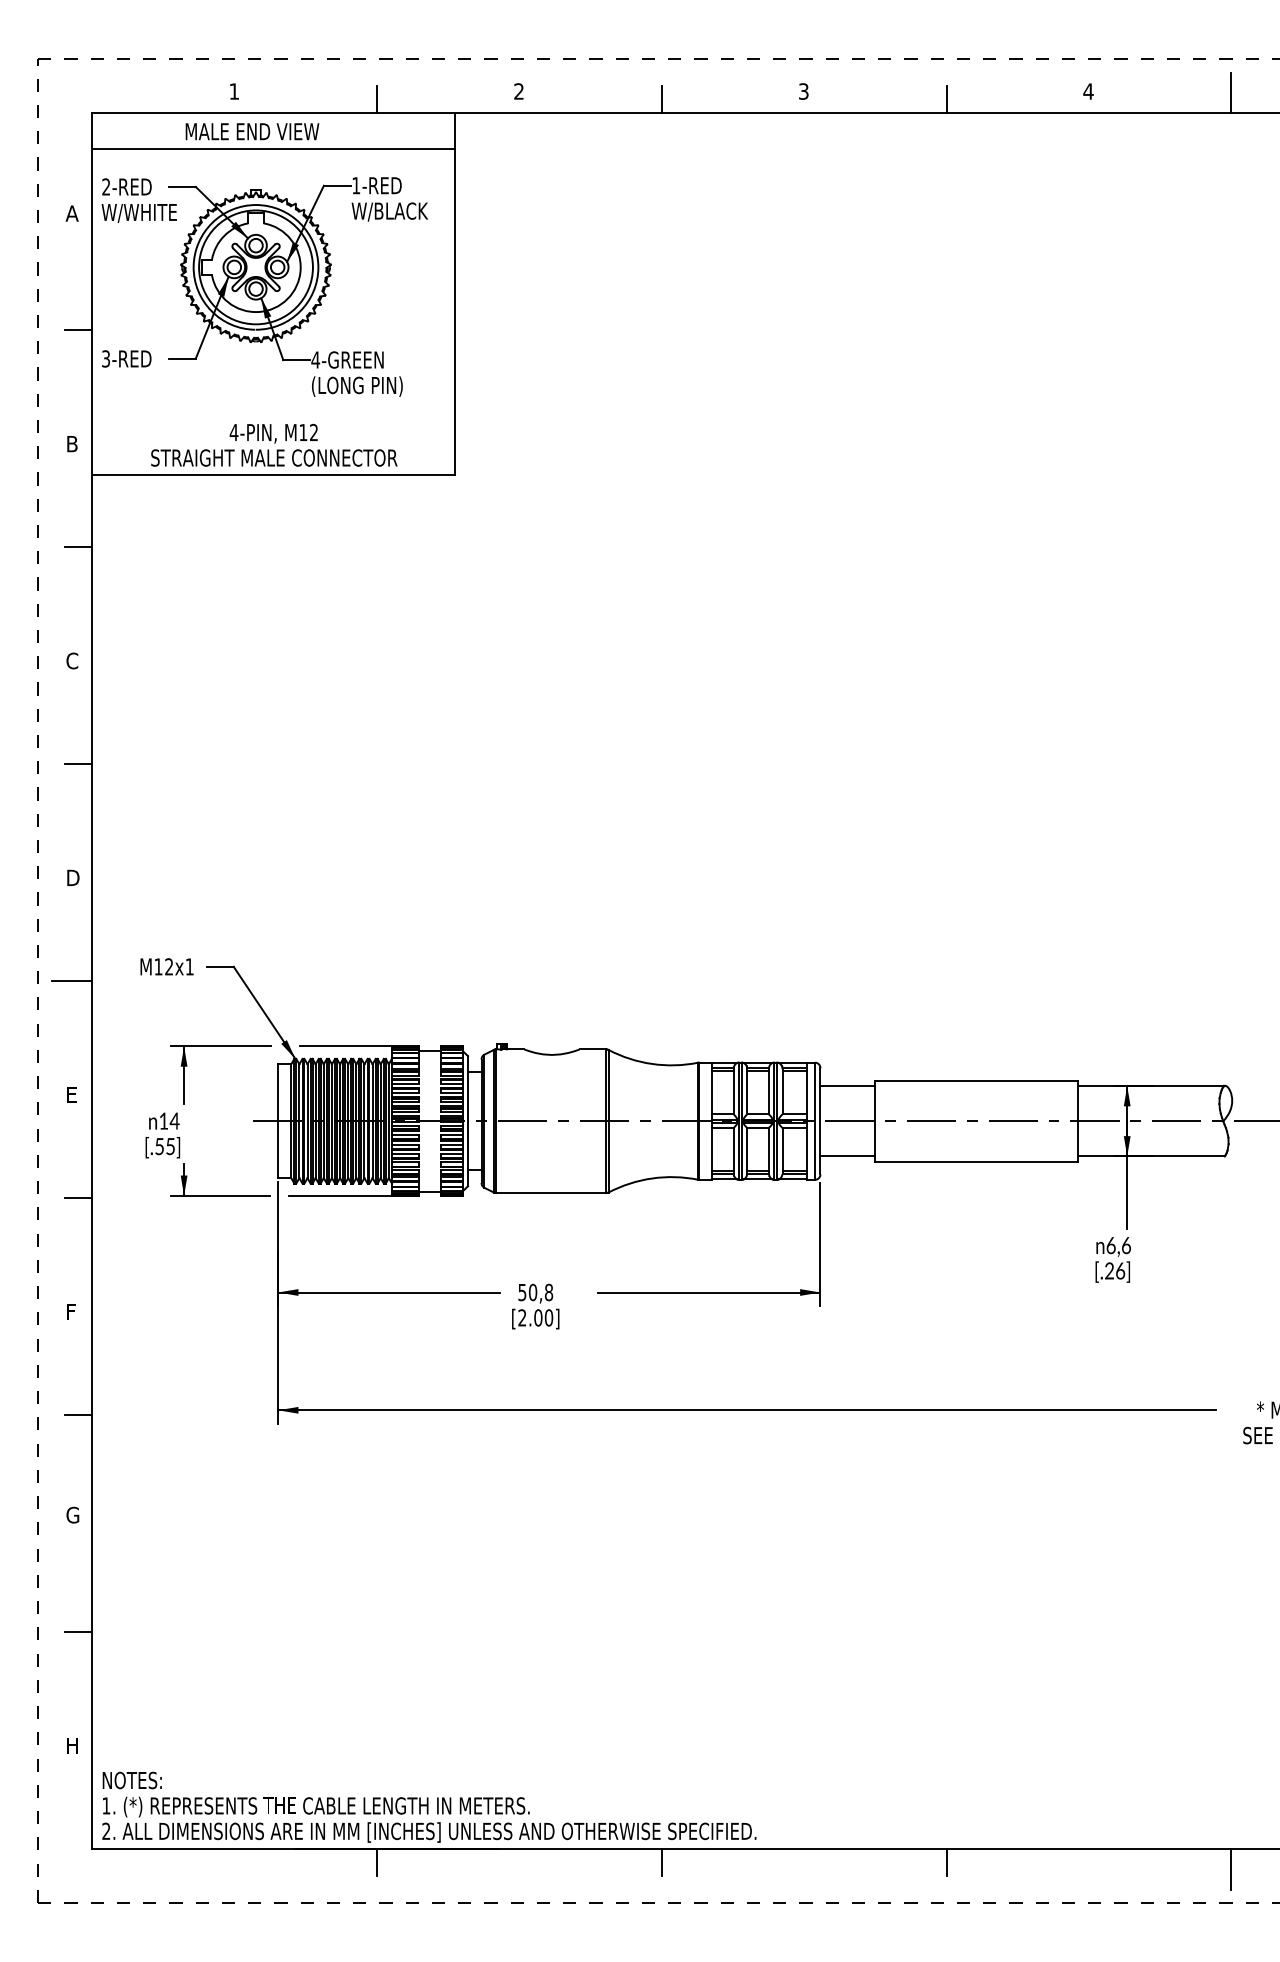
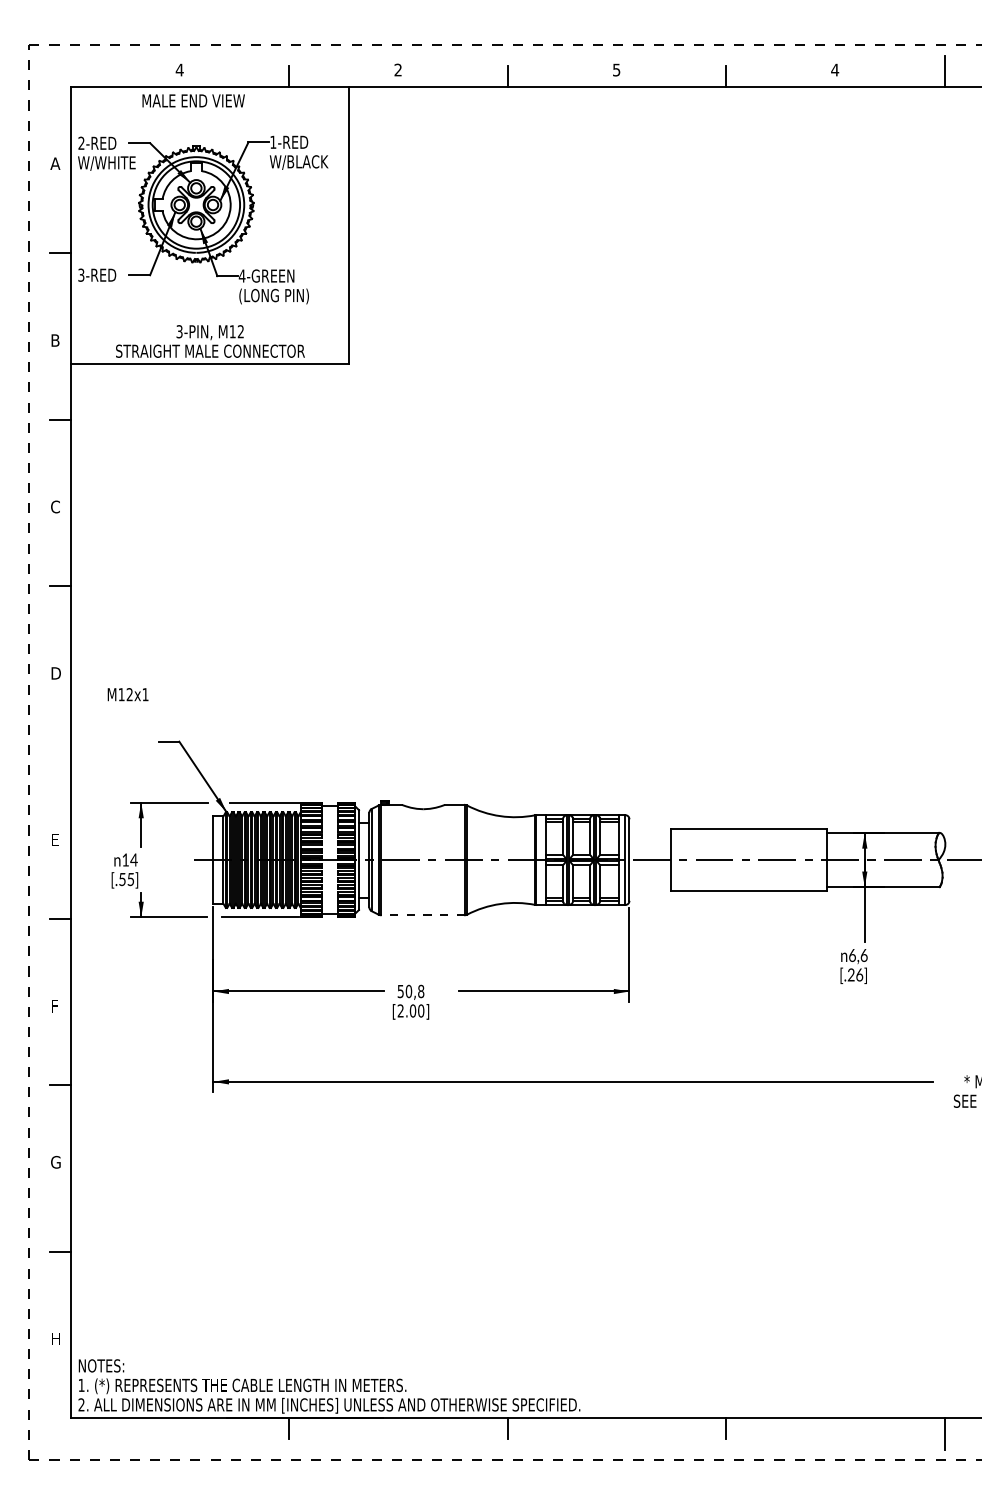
text: (233, 90) -> (179, 69), 1 -> 4
text: (803, 90) -> (616, 69), 3 -> 5
line: (273, 149) -> (209, 114), removed
text: (233, 432) -> (179, 331), 4-PIN, -> 3-PIN,
text: (166, 966) -> (127, 694), moved
line: (71, 981) -> (54, 752), removed
line: (847, 1086) -> (650, 833), removed
line: (847, 1156) -> (650, 887), removed
line: (550, 1193) -> (422, 915), solid -> dashed

